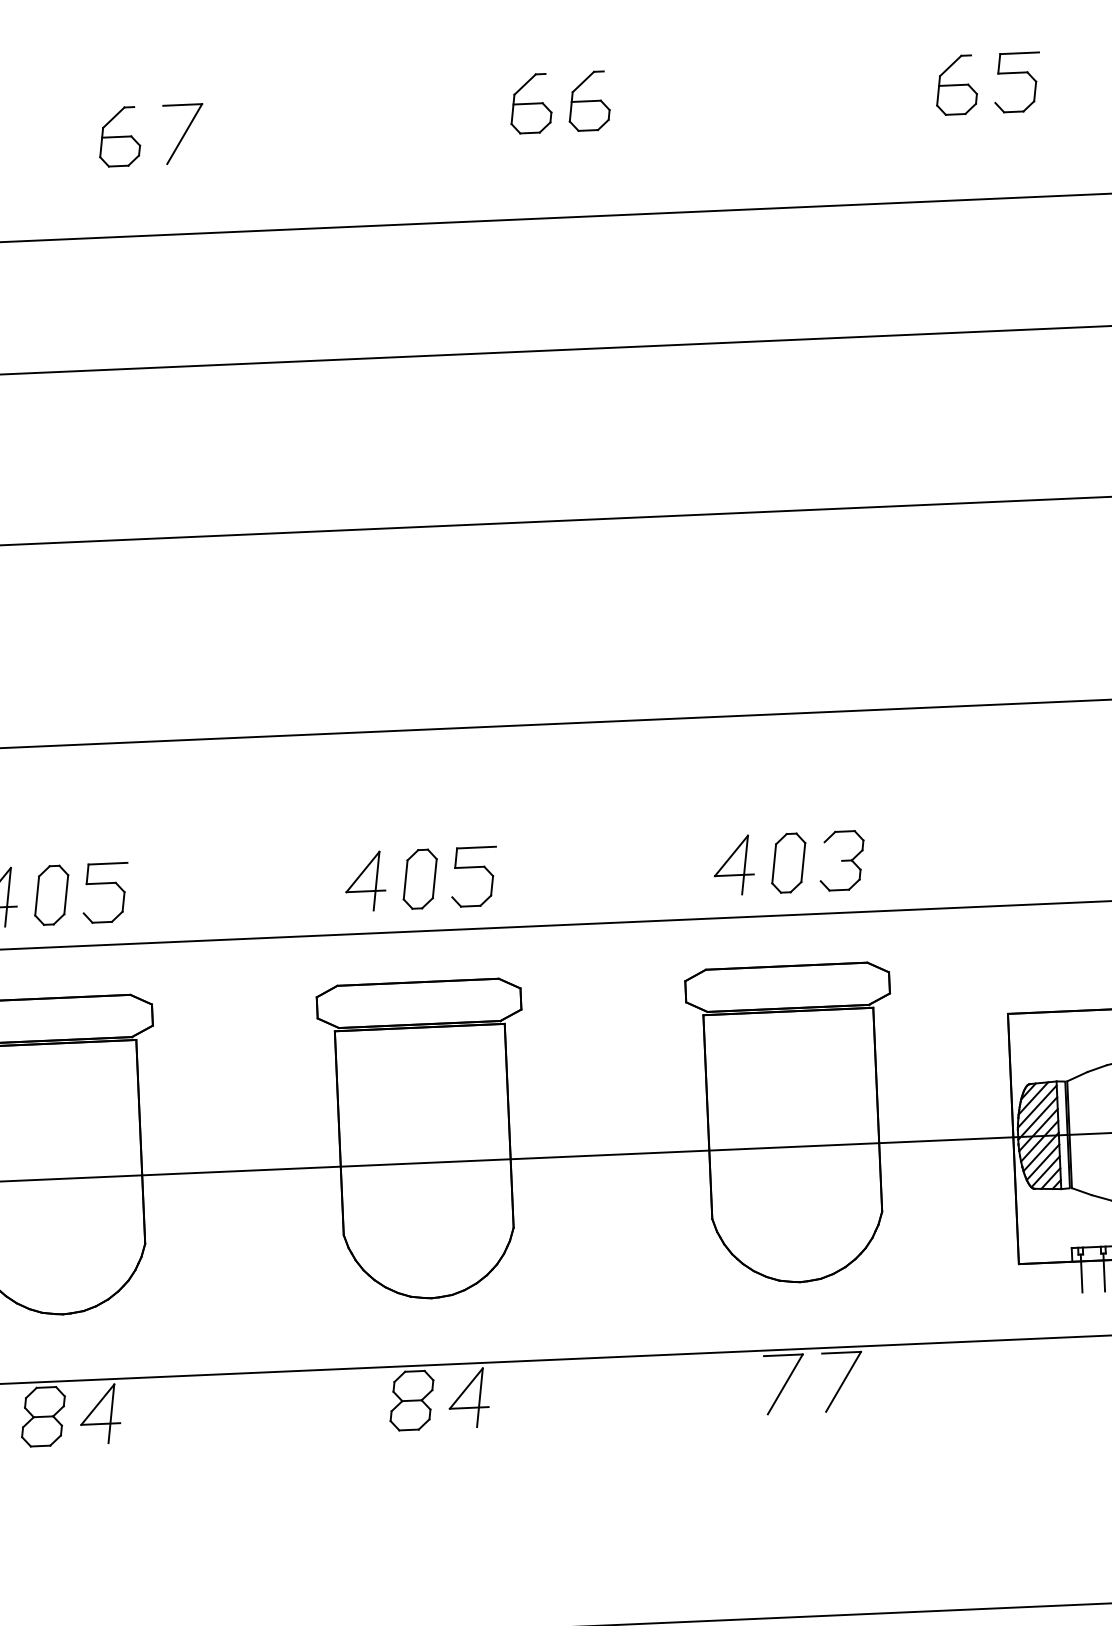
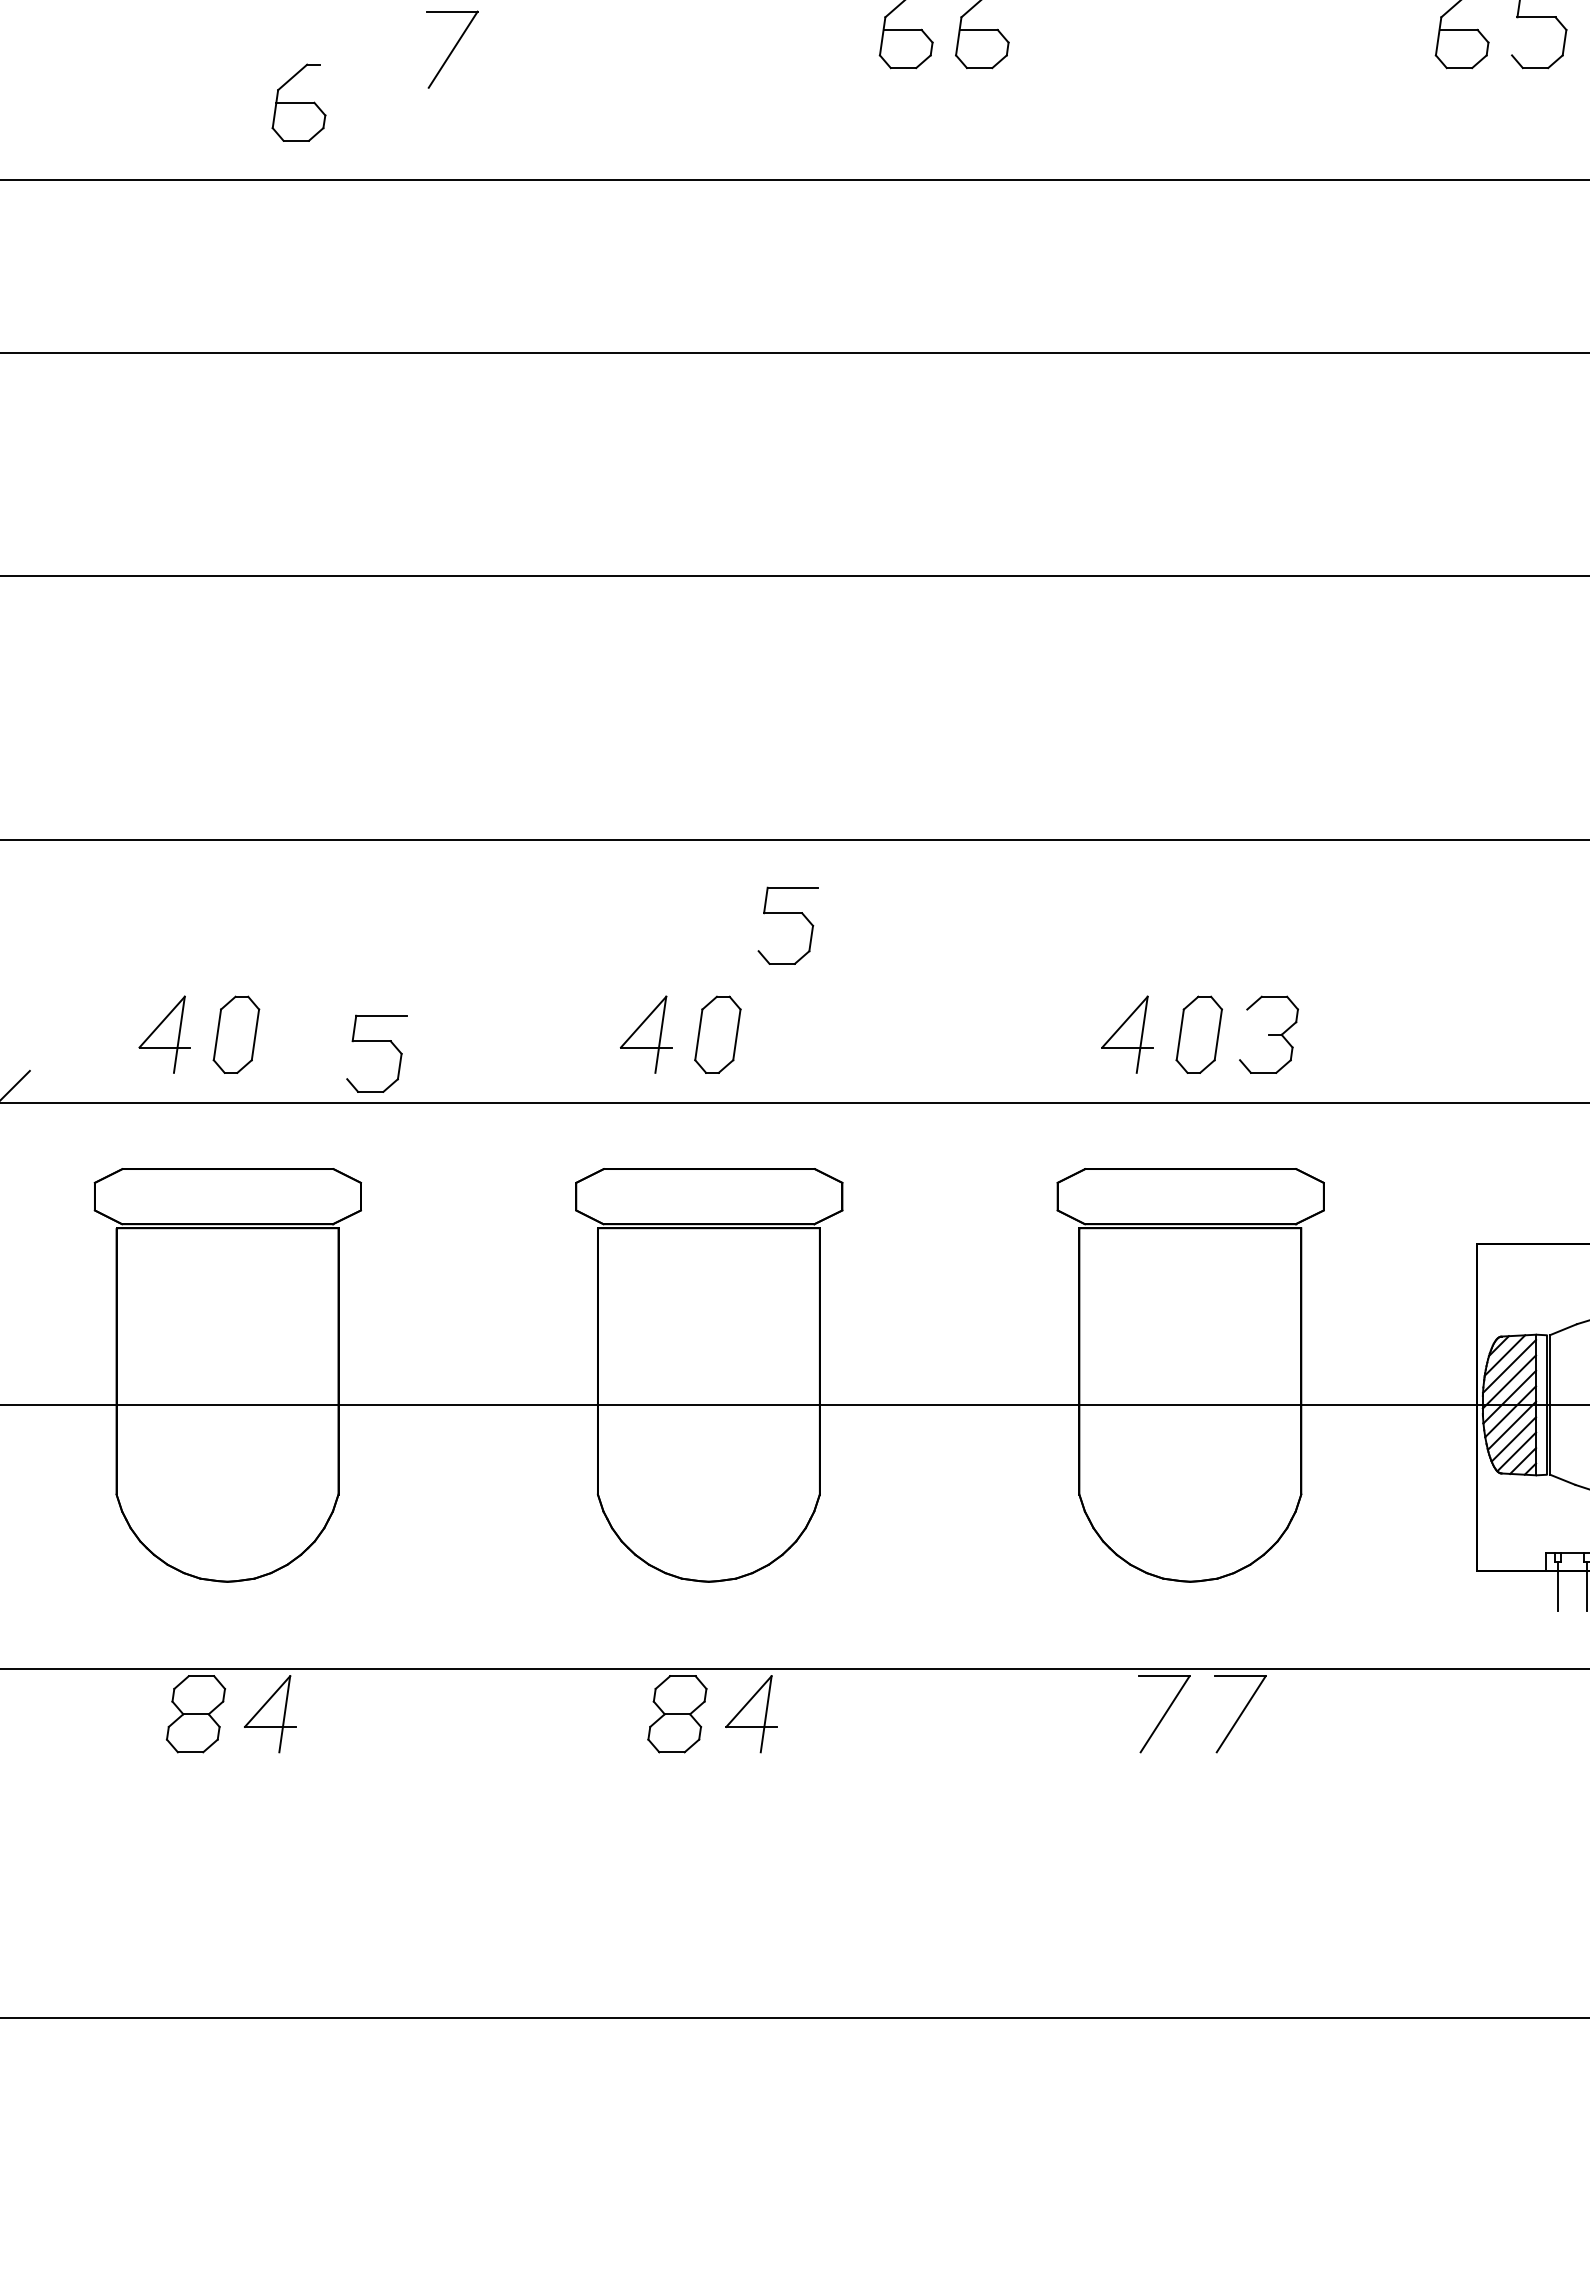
part: (119, 136) -> (298, 102), moved
part: (473, 867) -> (787, 913), moved
part: (104, 883) -> (376, 1041), moved

